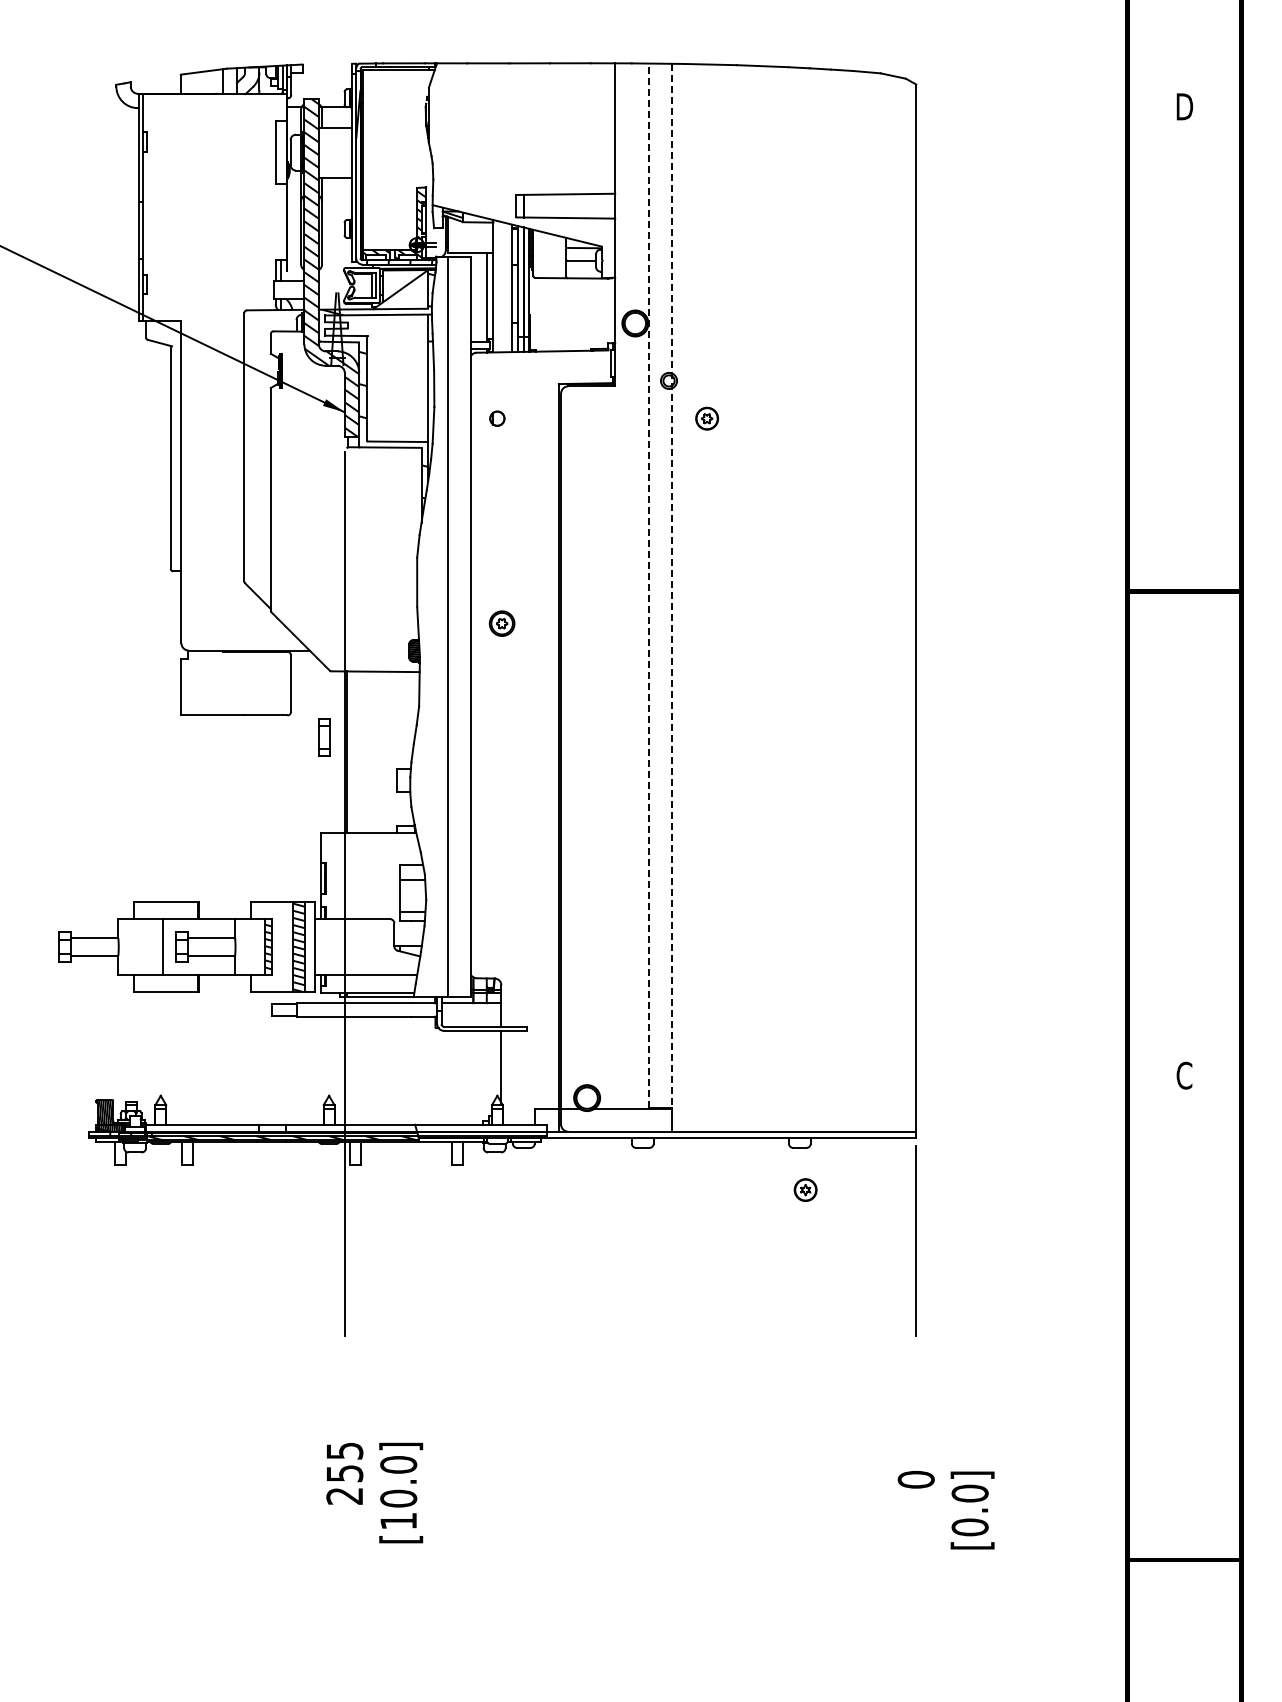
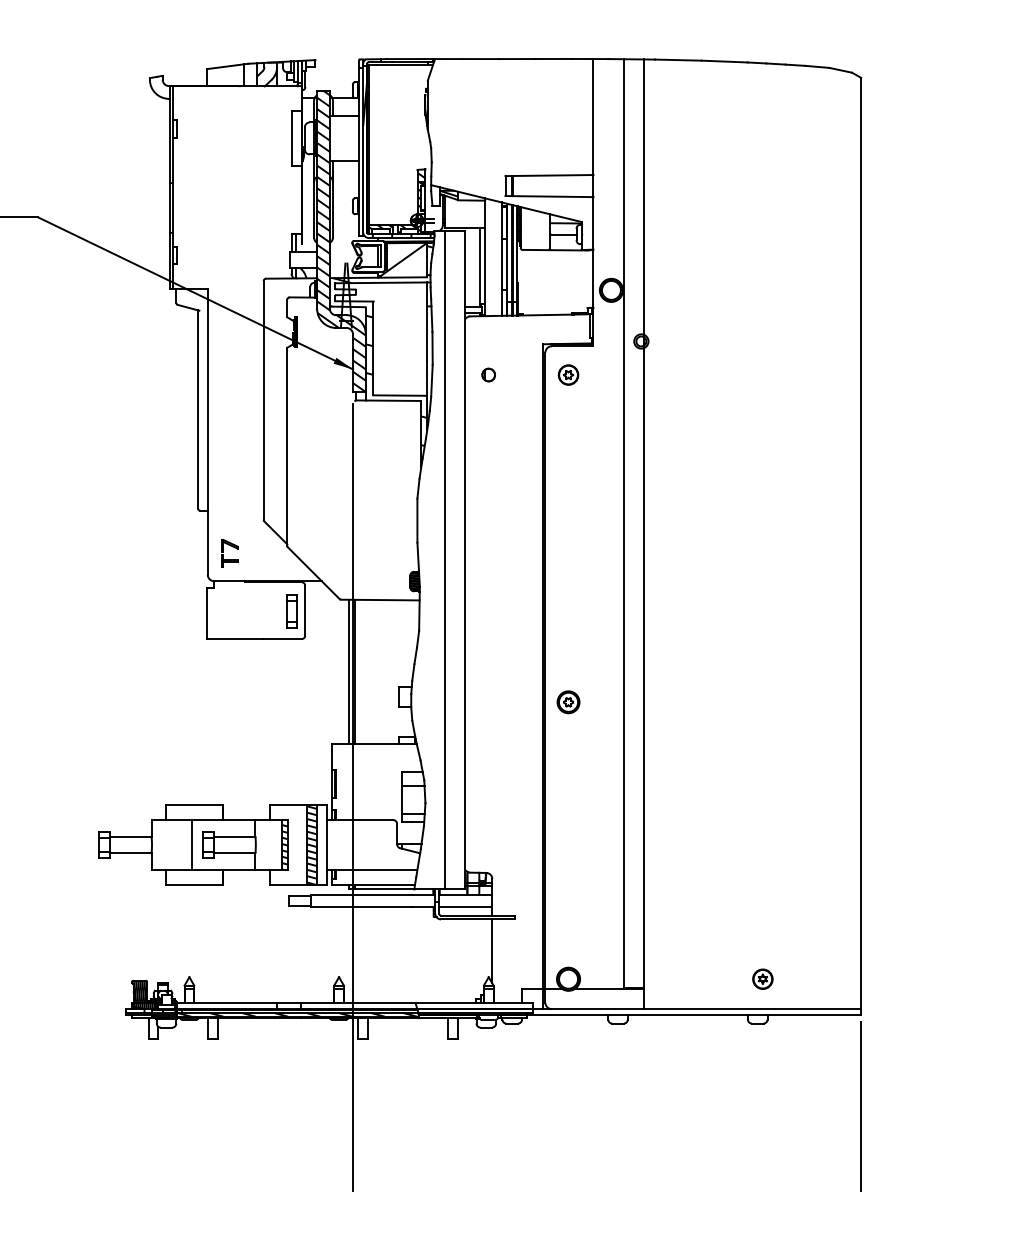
part: (706, 418) -> (567, 374), moved
line: (649, 585) -> (624, 523), dashed -> solid
line: (671, 586) -> (643, 524), dashed -> solid
part: (501, 623) -> (567, 702), moved
part: (206, 626) -> (230, 559), added
part: (324, 737) -> (292, 611), moved
line: (340, 752) -> (349, 671), added
line: (471, 1016) -> (465, 906), added
part: (805, 1189) -> (762, 978), moved

